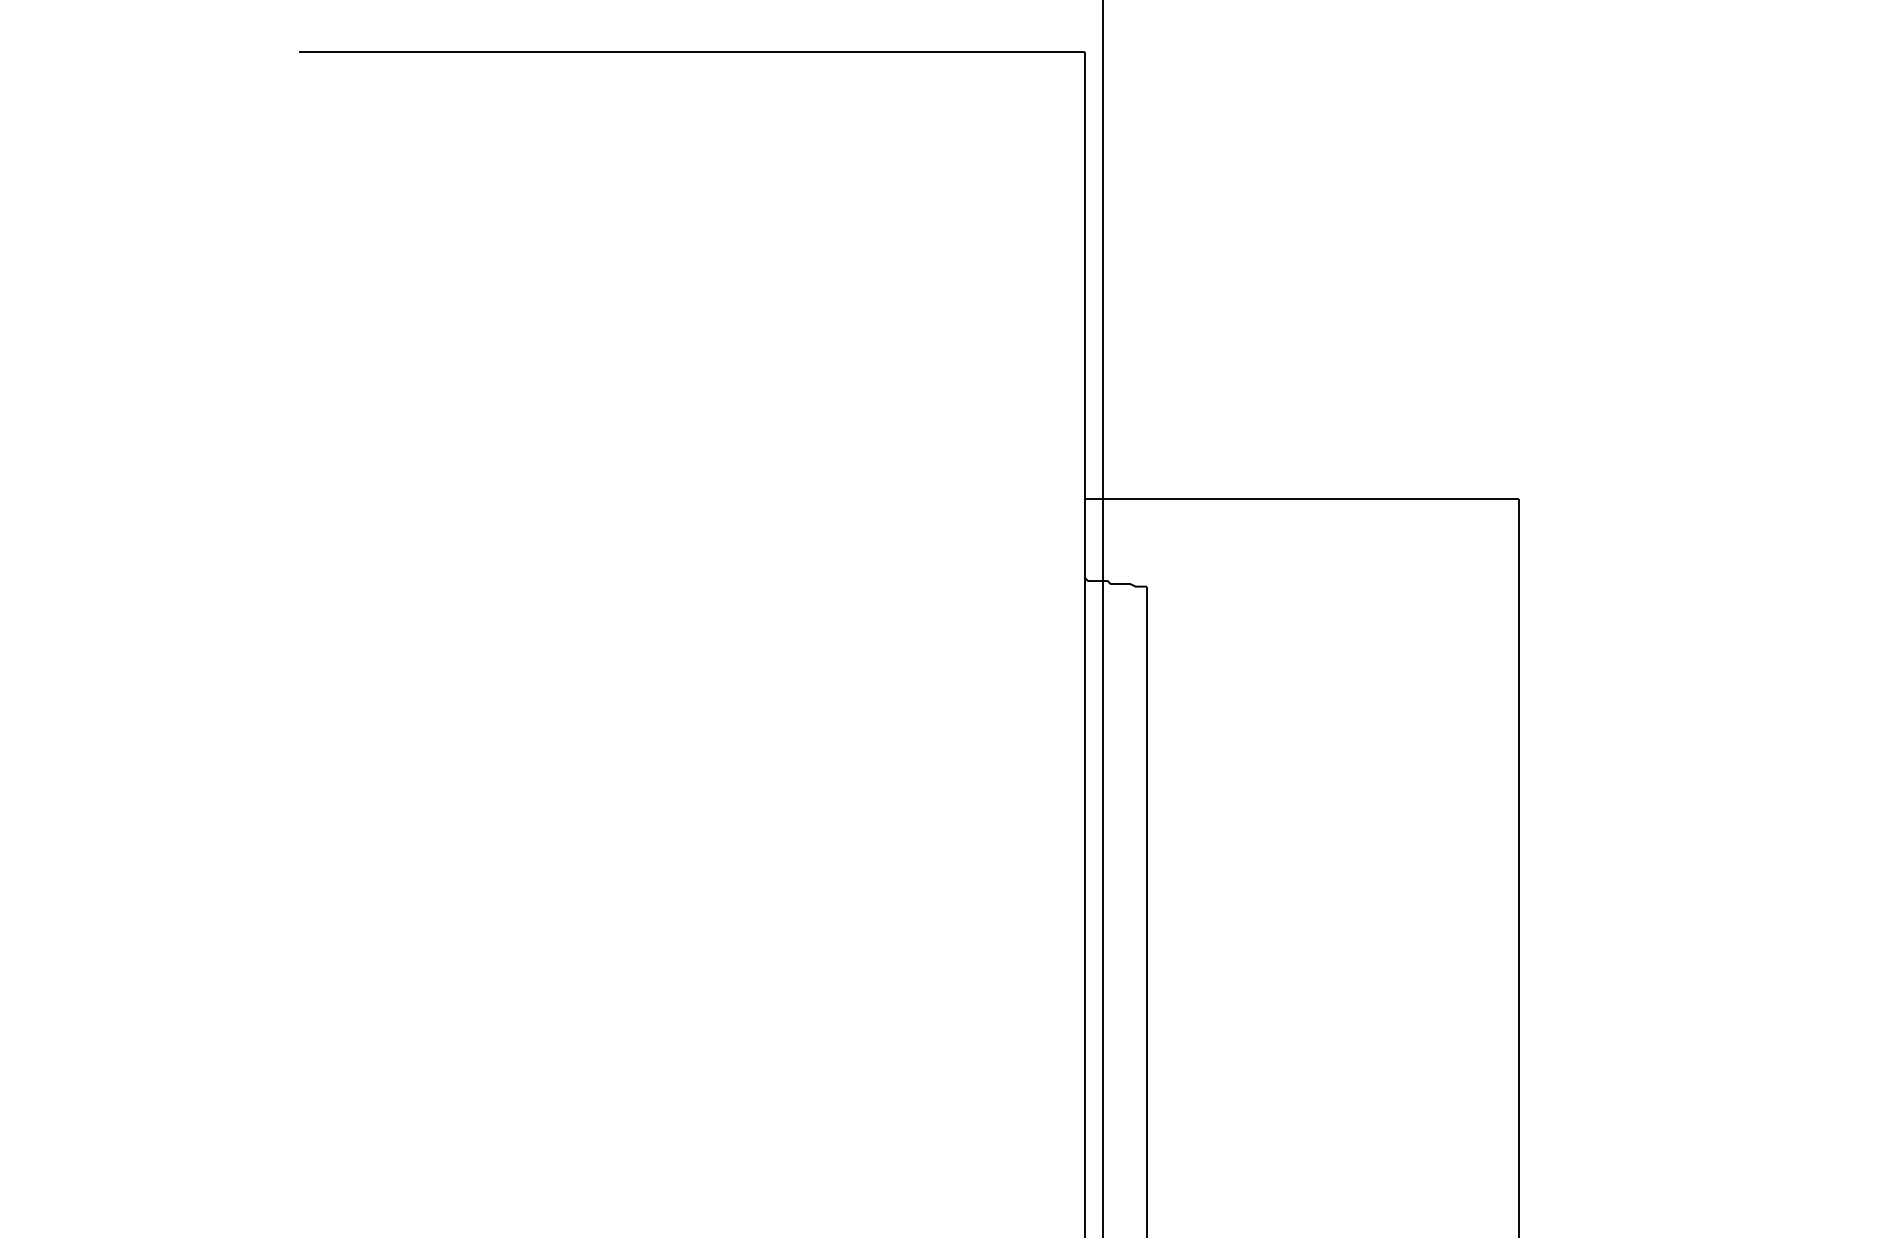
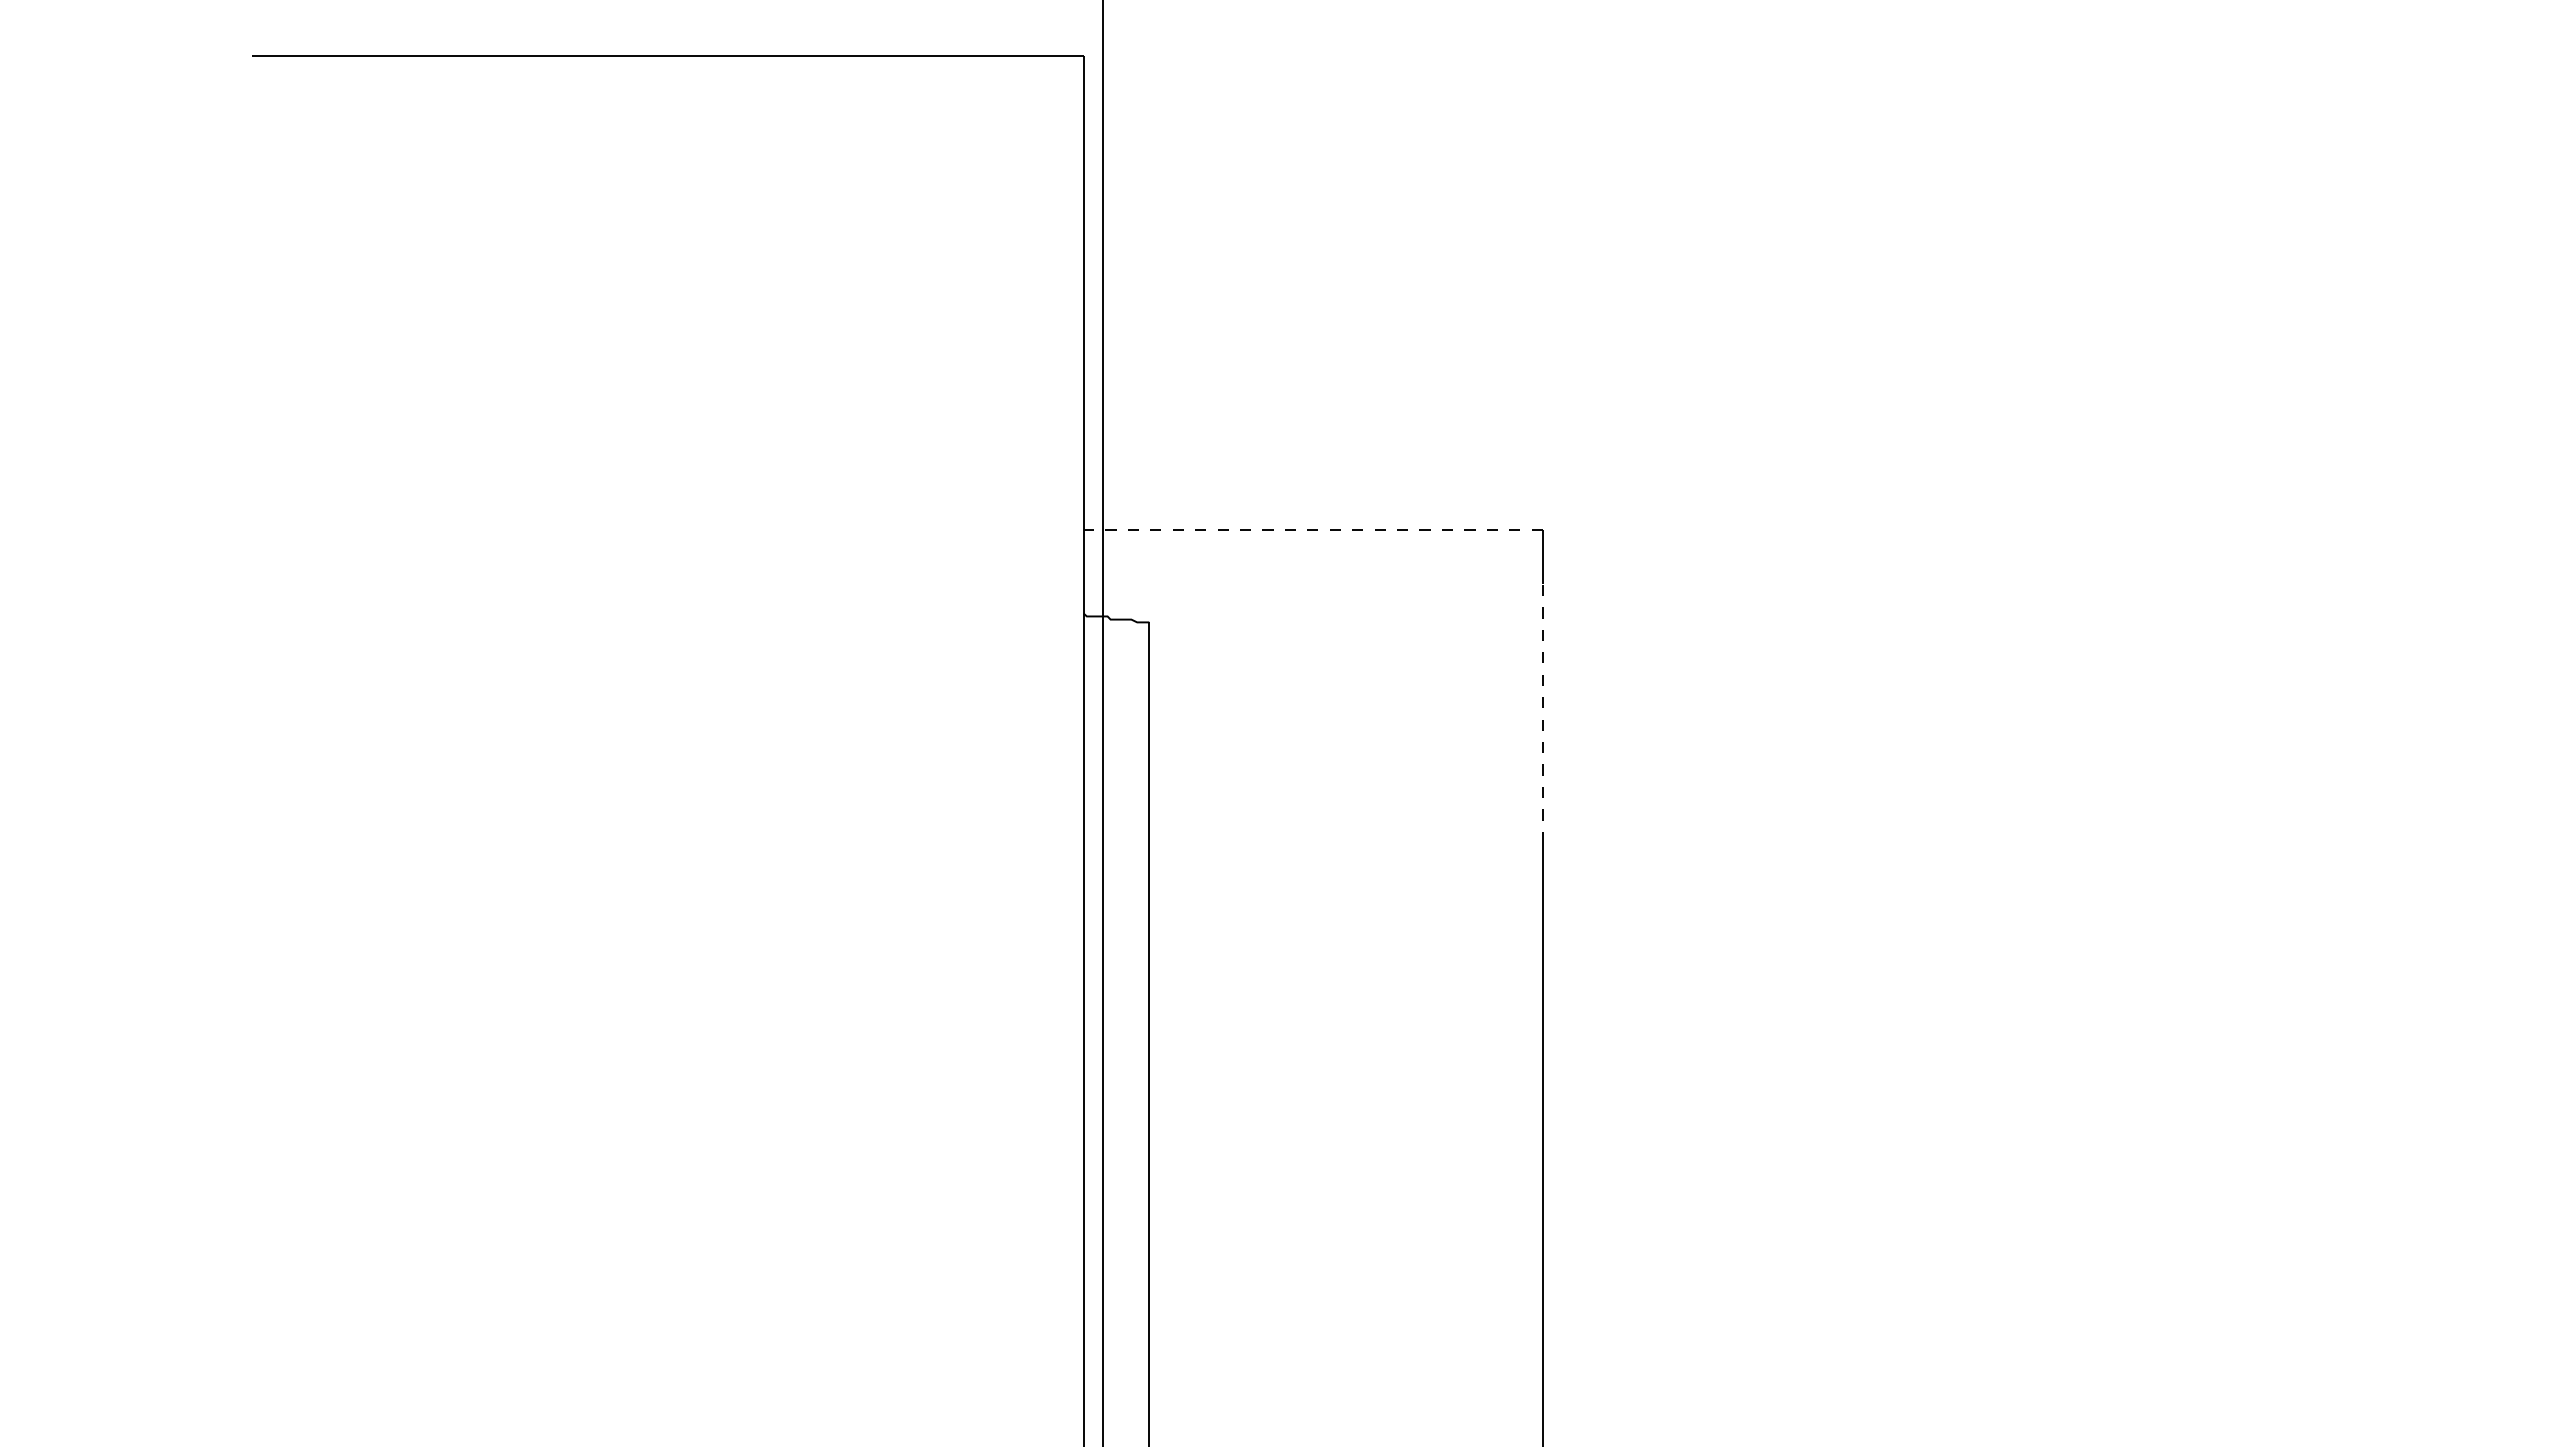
line: (1302, 498) -> (1313, 529), solid -> dashed
line: (1518, 672) -> (1542, 713), solid -> dashed

